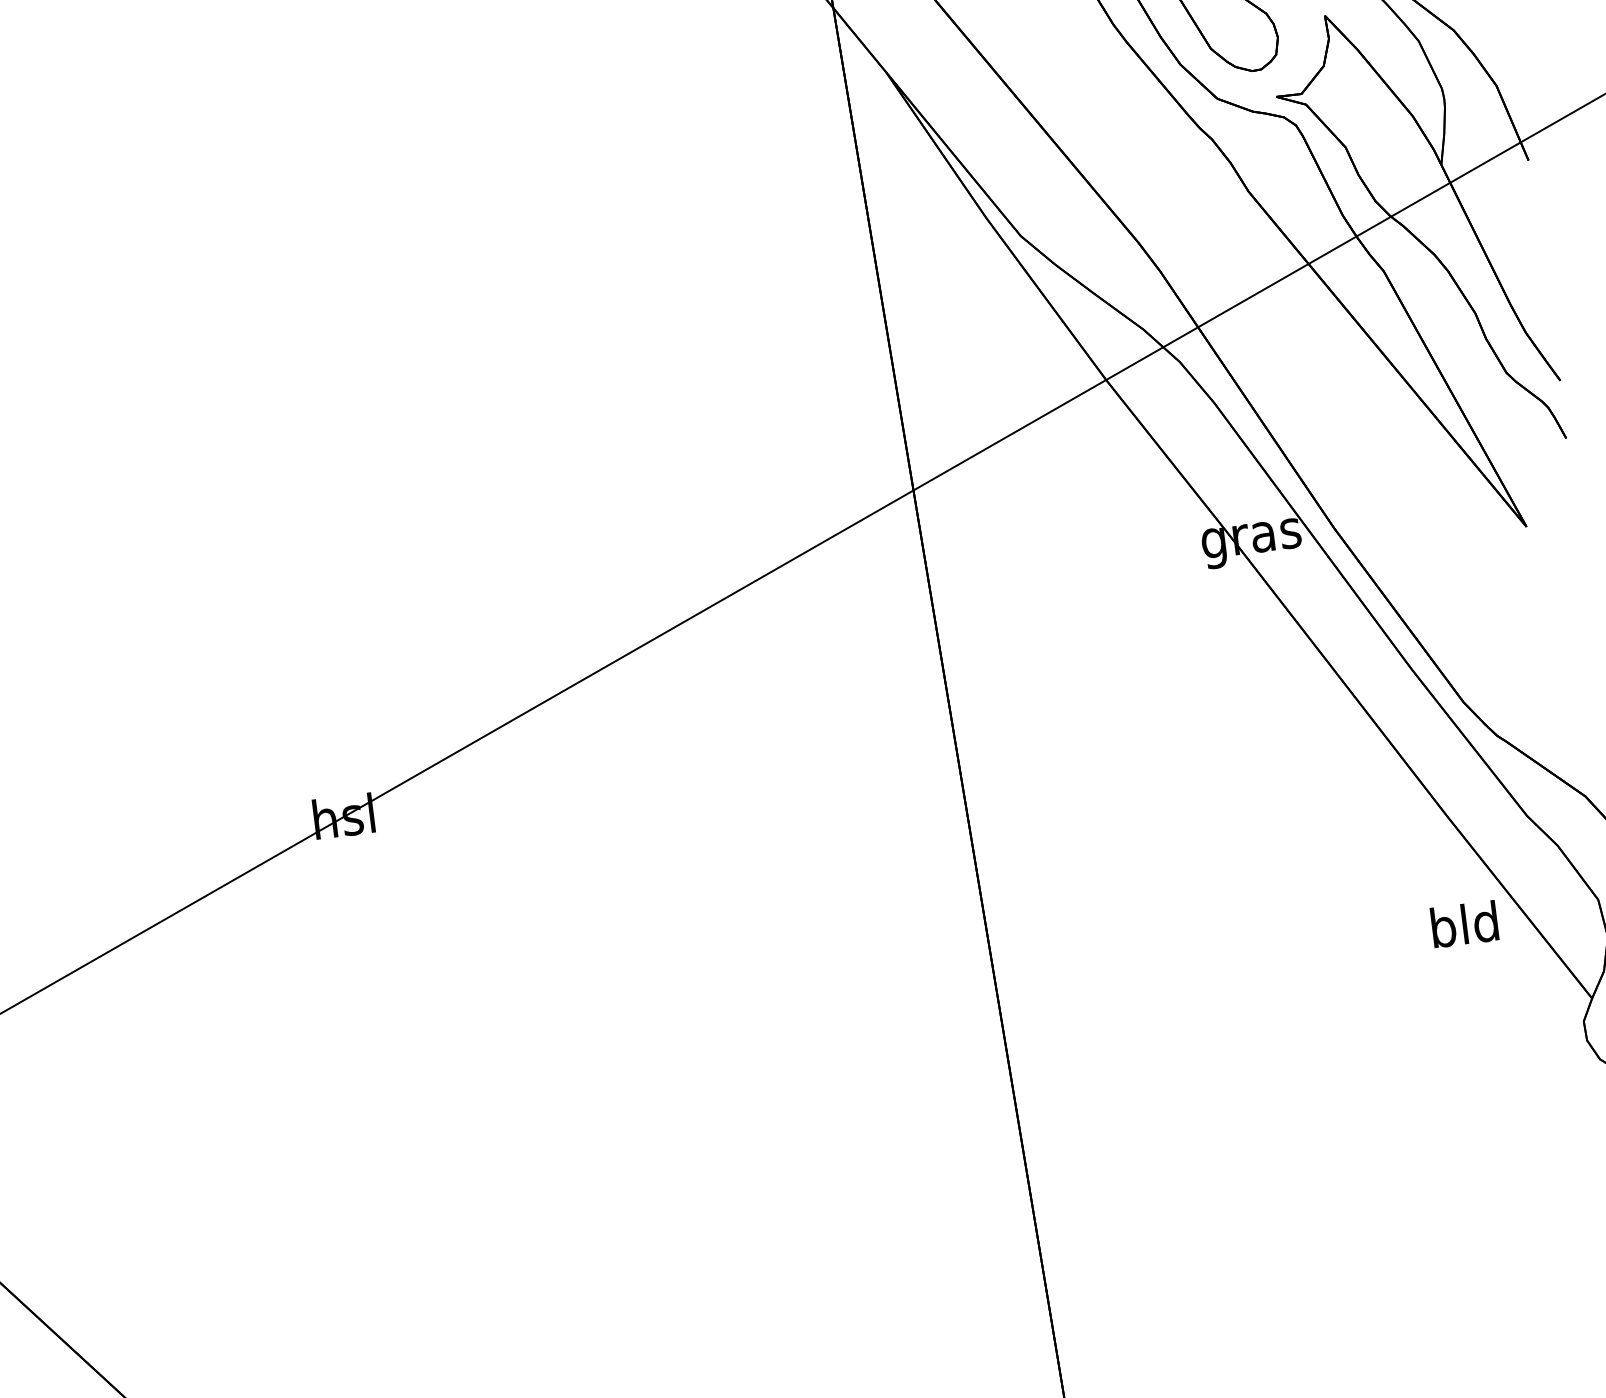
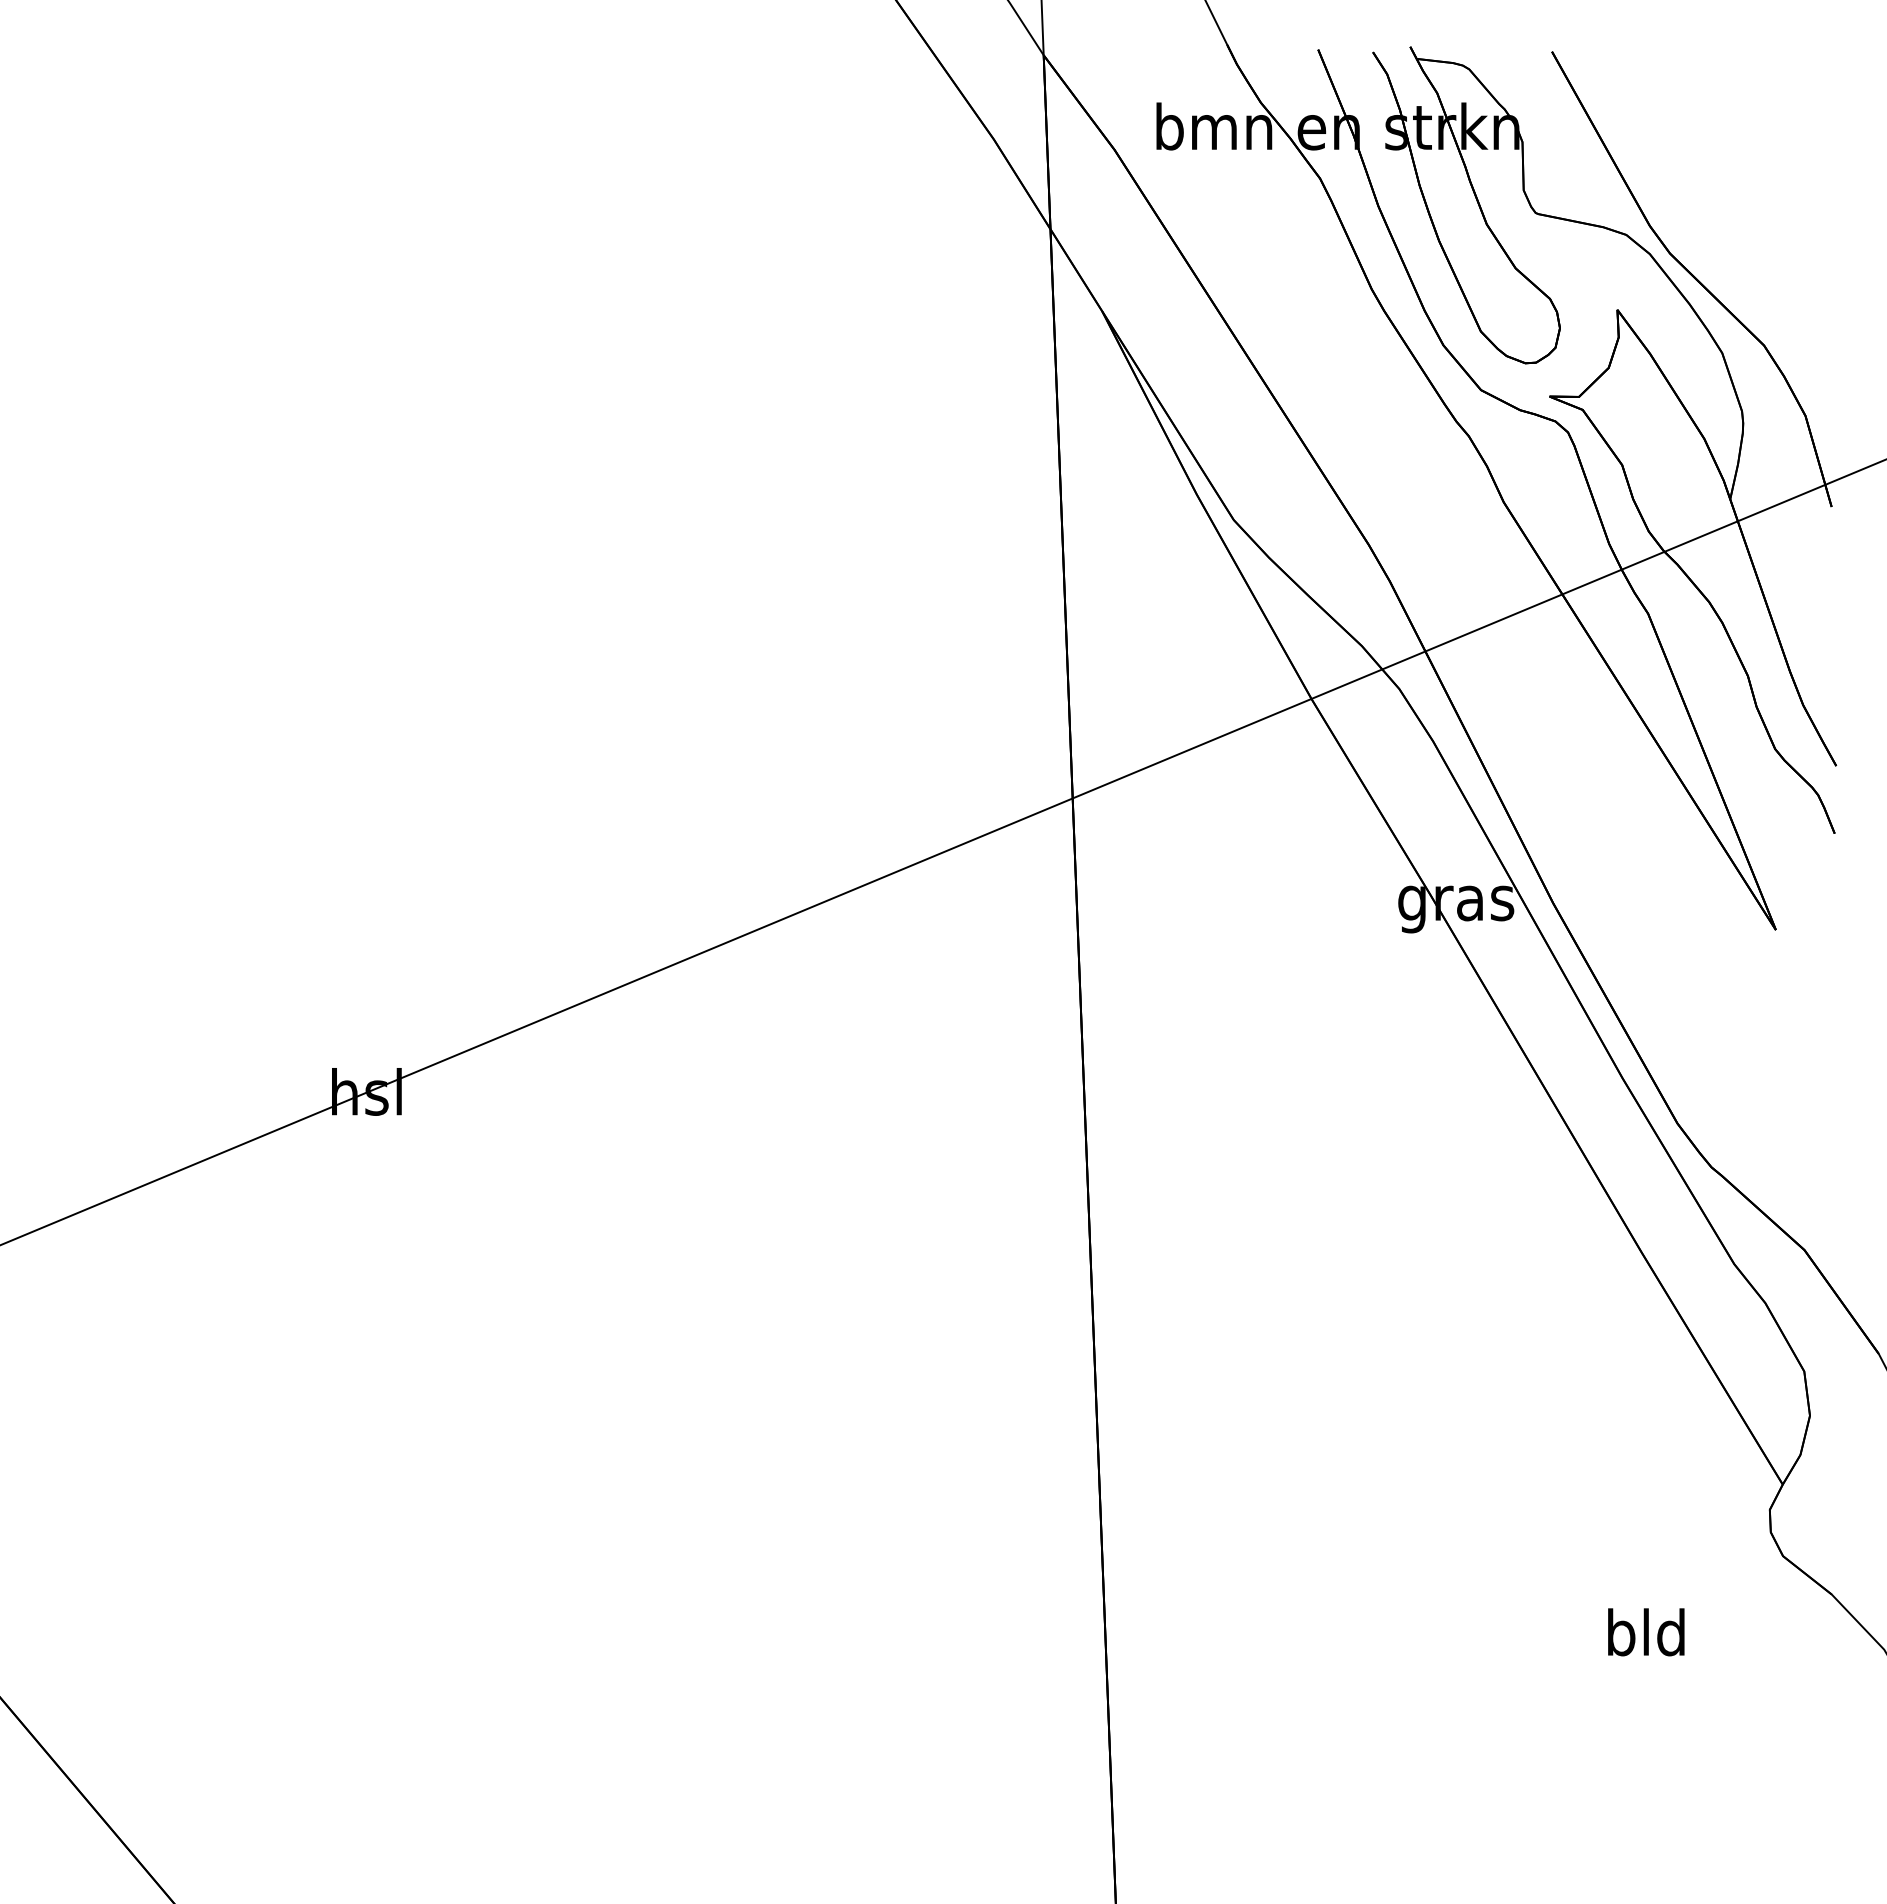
text: (1464, 924) -> (1646, 1632), moved

